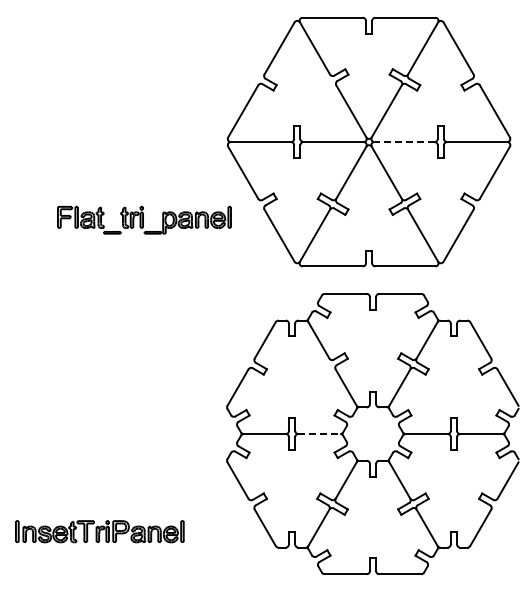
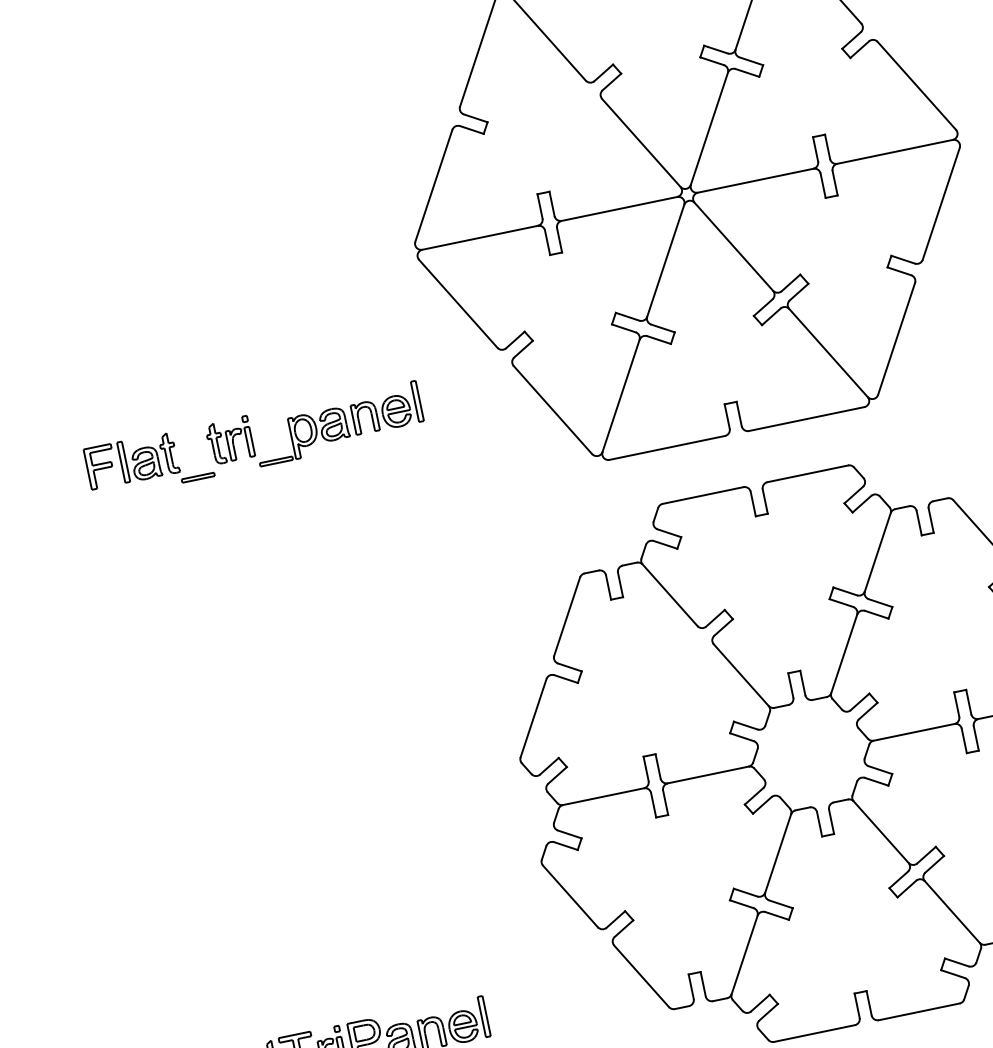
line: (404, 142) -> (755, 181), dashed -> solid
part: (144, 220) -> (255, 441), moved
line: (319, 434) -> (708, 775), dashed -> solid

